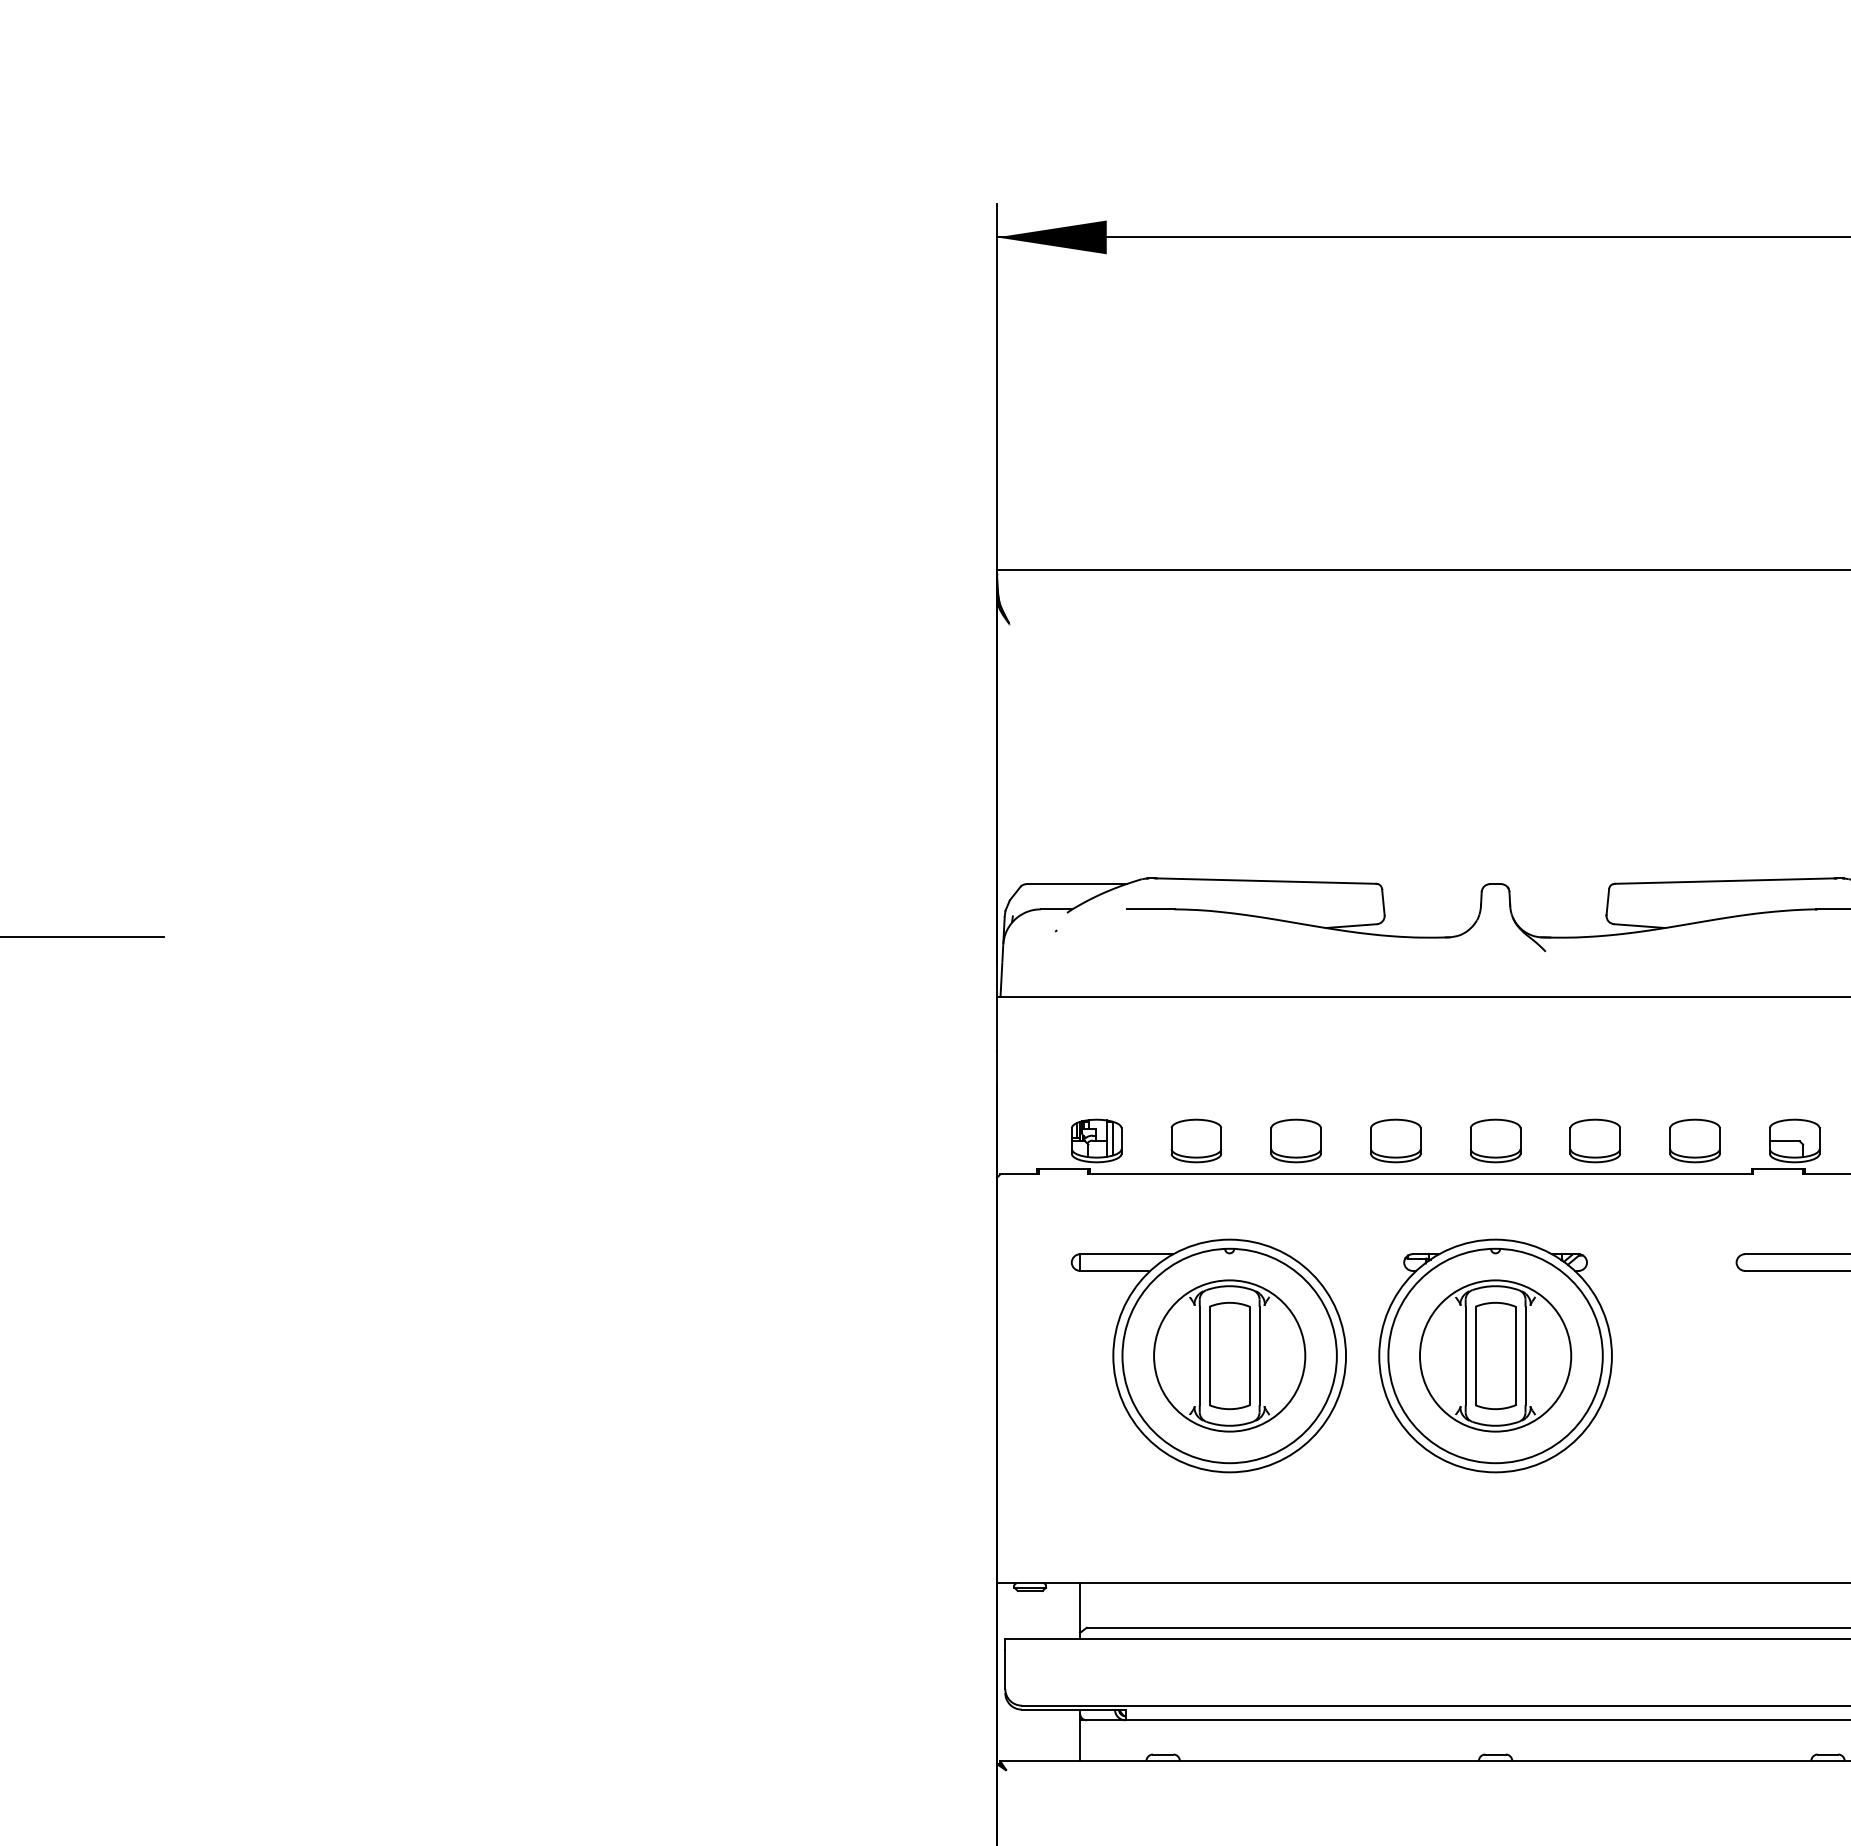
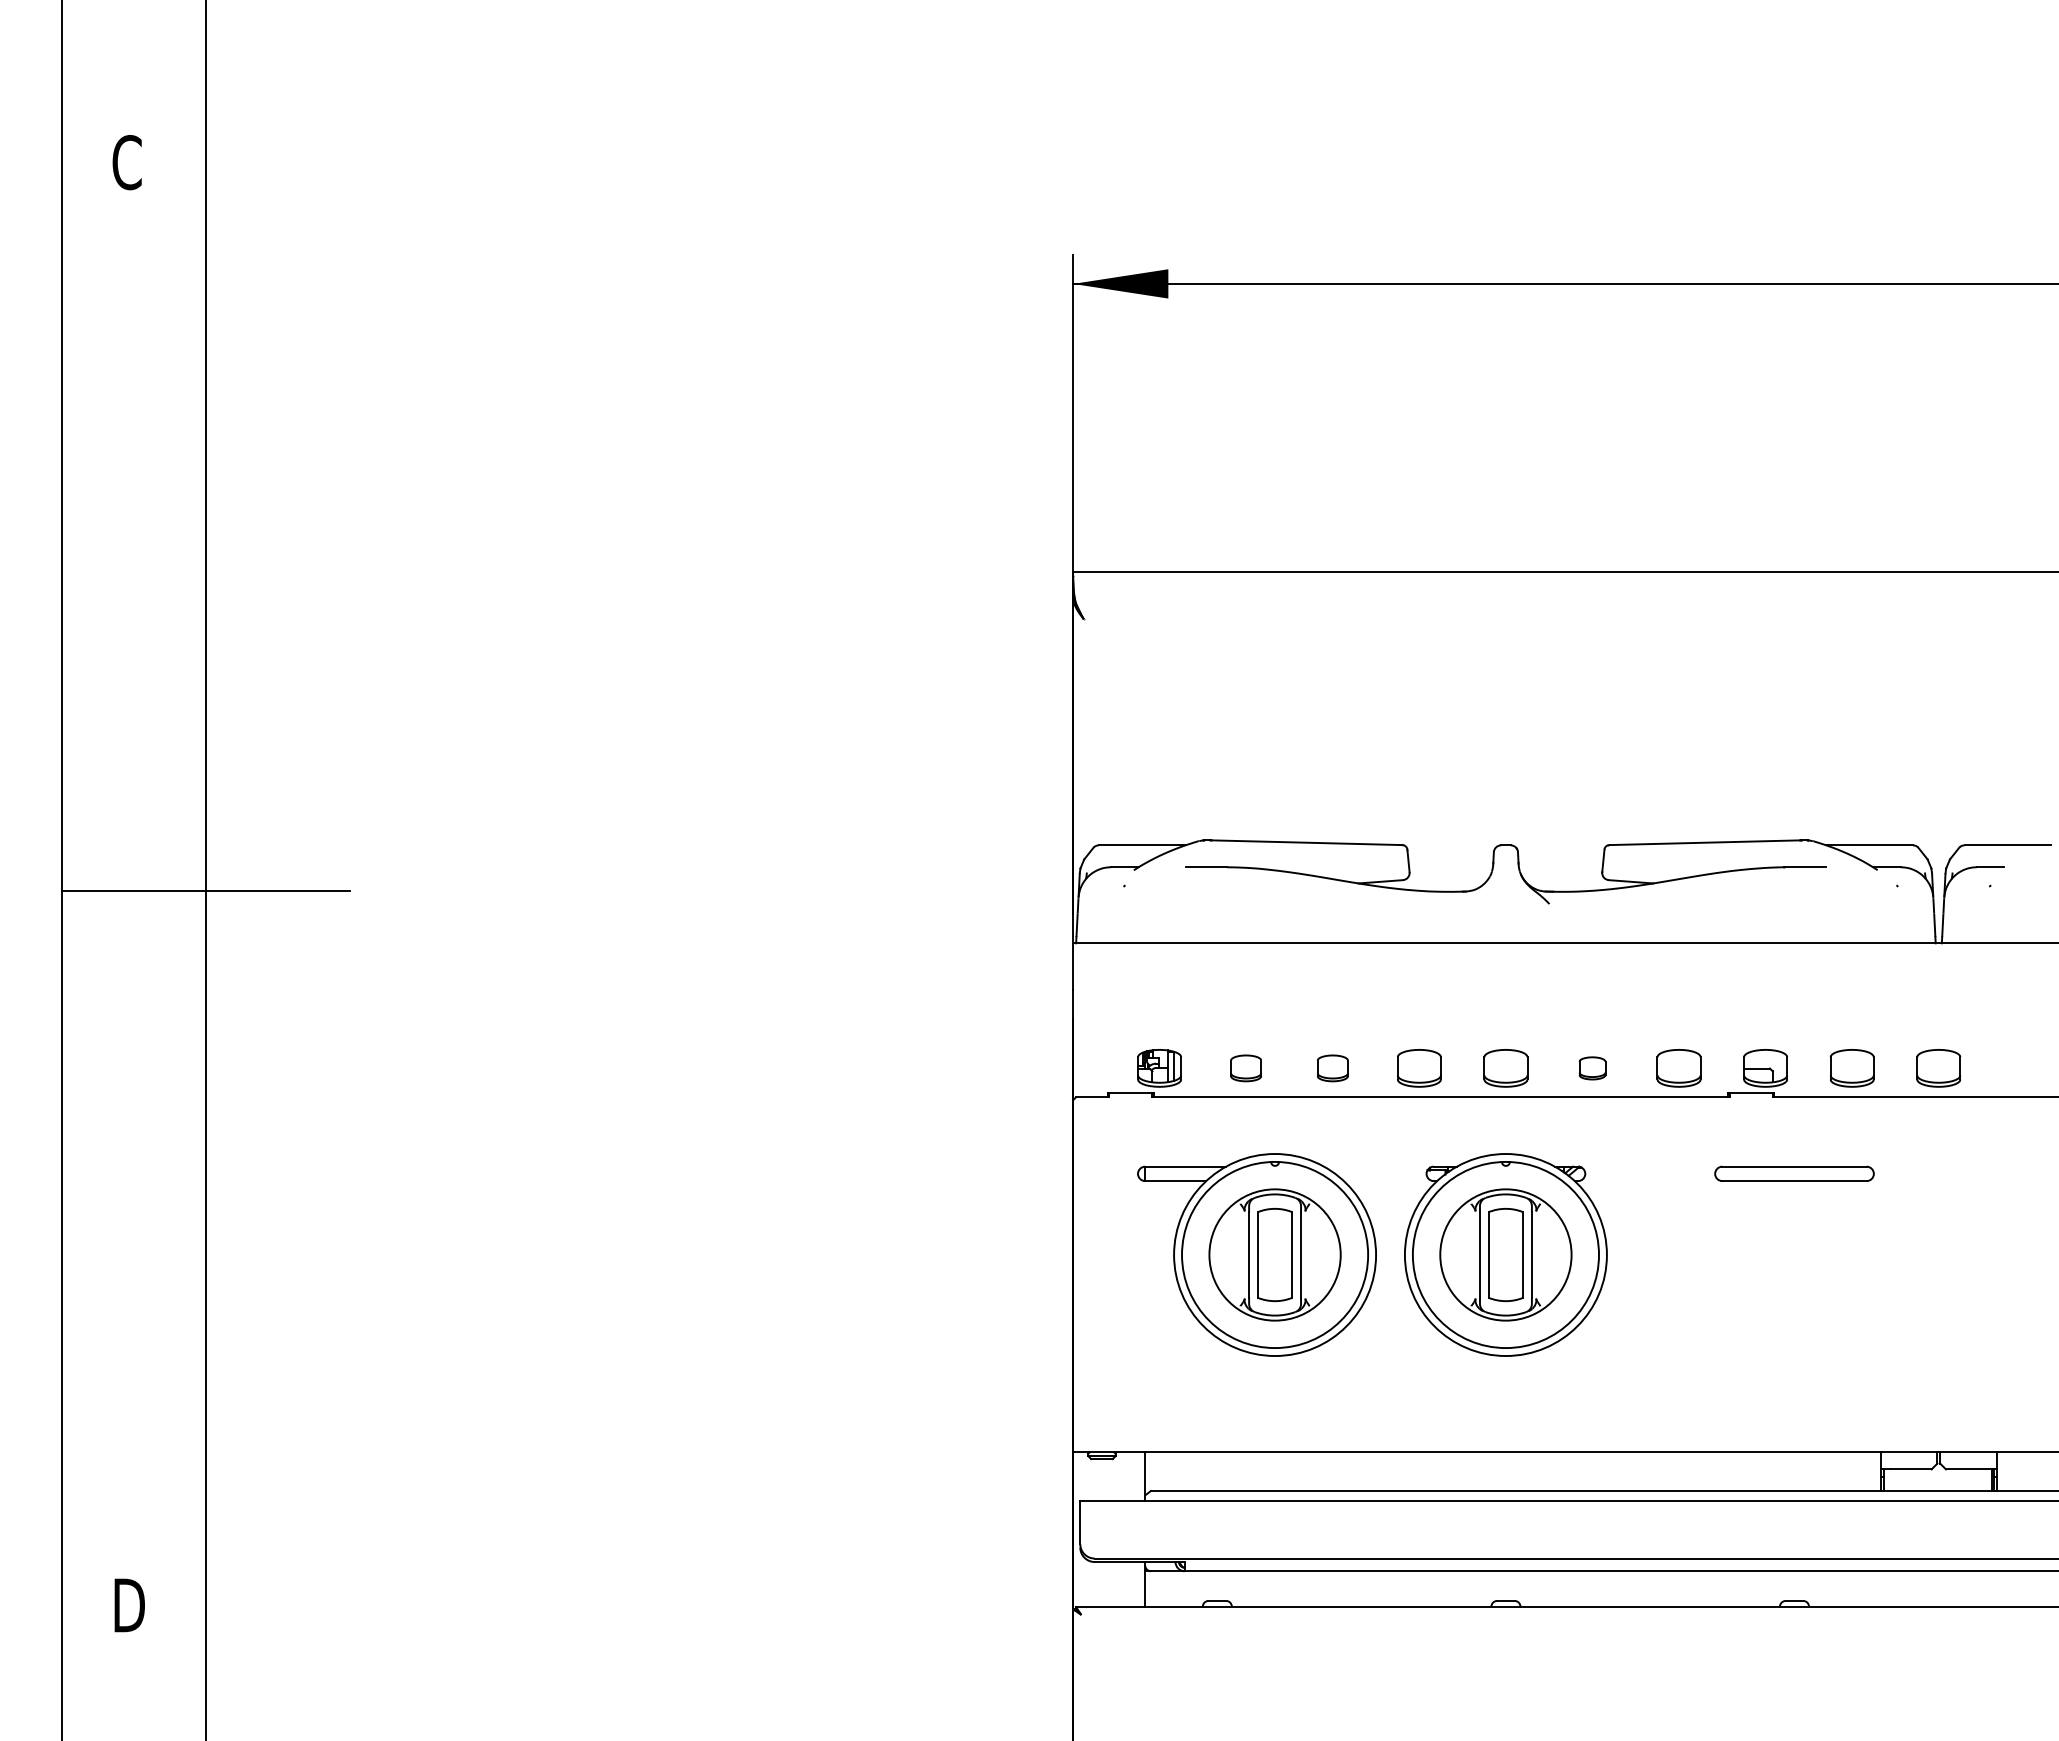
part: (1195, 1141) -> (1245, 1068), size x0.7
part: (1295, 1141) -> (1332, 1068), size x0.7
part: (1595, 1141) -> (1592, 1068), size x0.6

